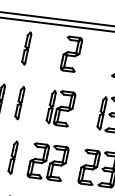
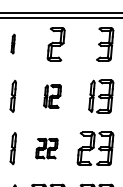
part: (25, 47) -> (12, 43), size x0.6
part: (60, 108) -> (52, 96), size x0.7
part: (47, 161) -> (46, 148), size x0.6

